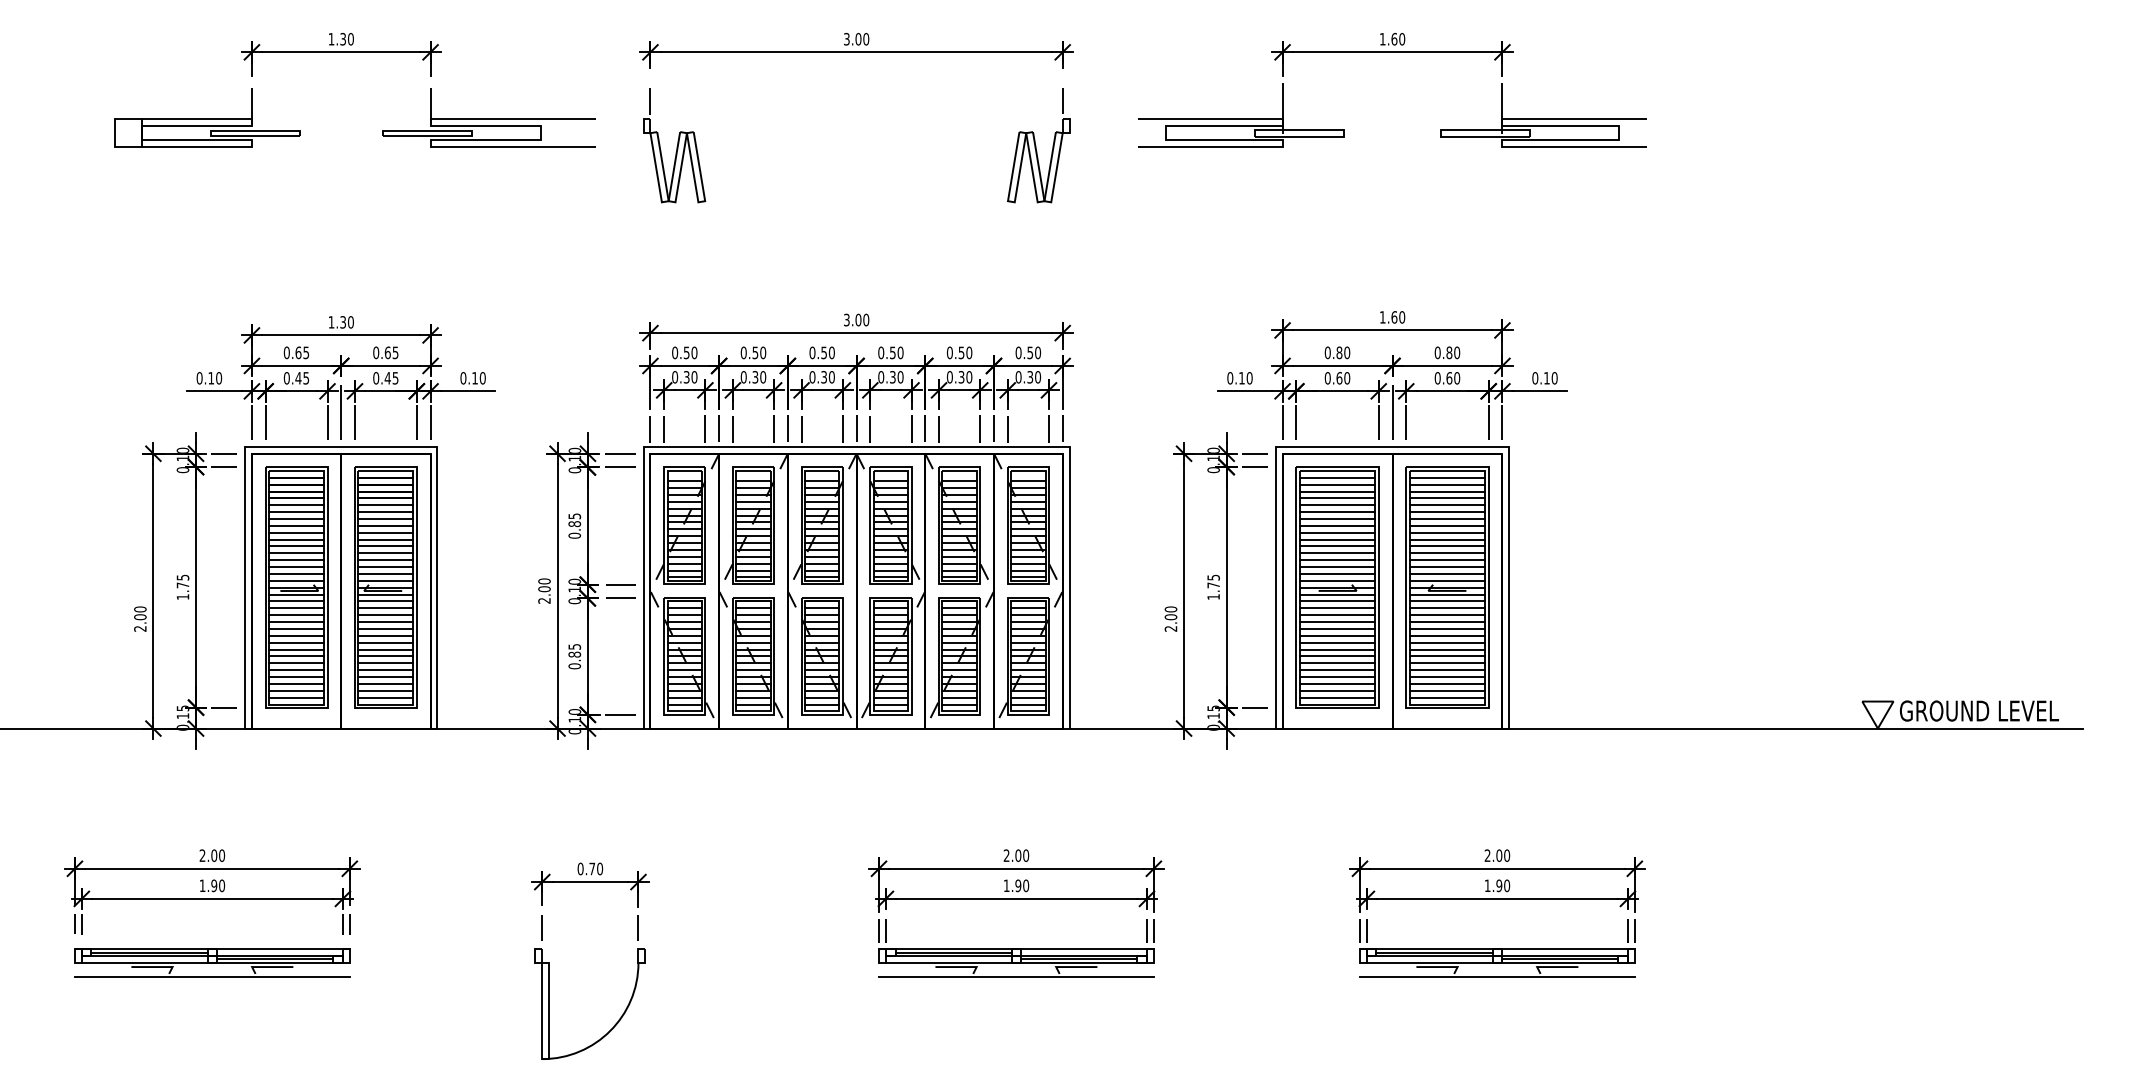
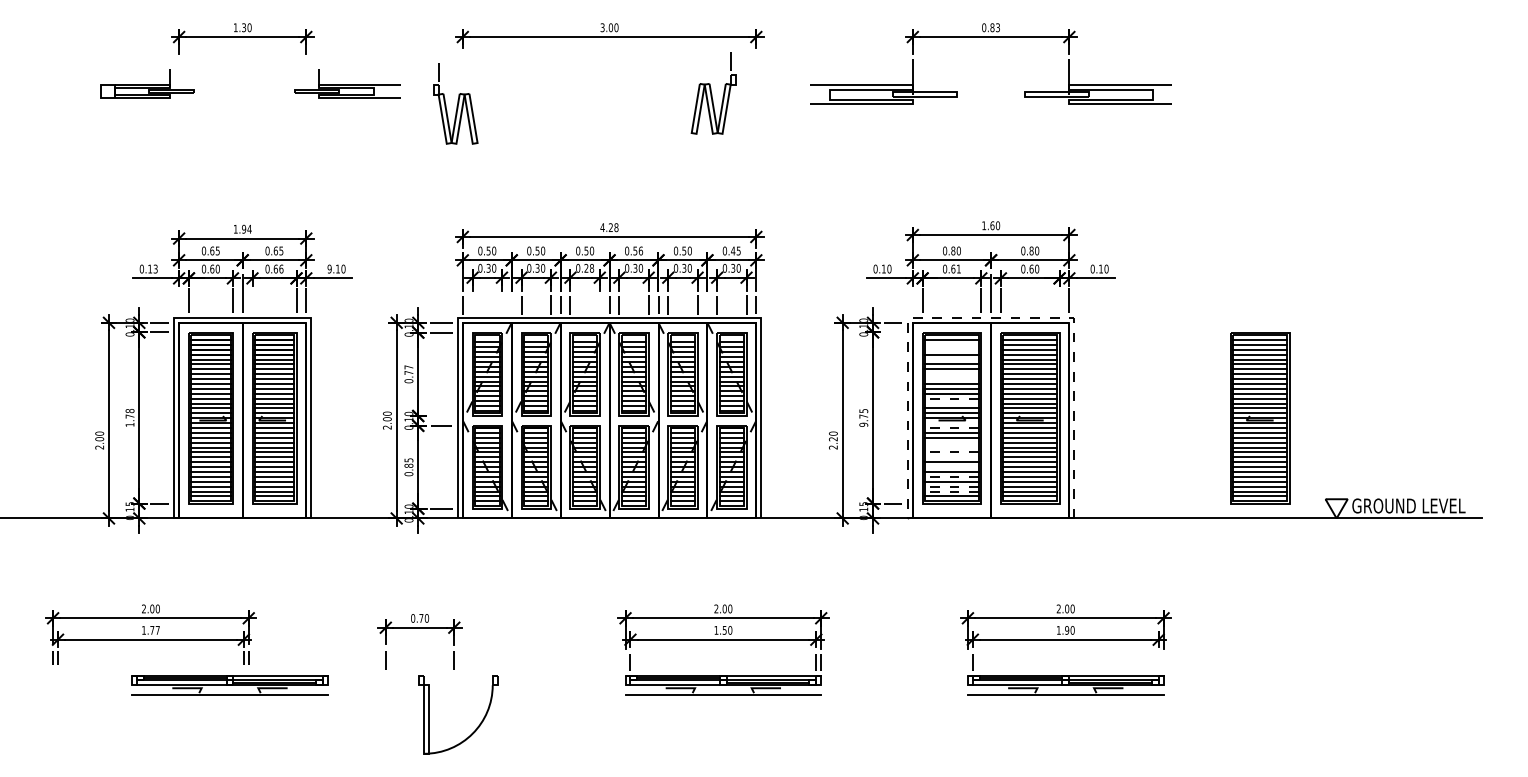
text: (1392, 39) -> (991, 27), 1.60 -> 0.83
part: (207, 117) -> (147, 83), size x0.7
part: (488, 117) -> (347, 83), size x0.7
part: (674, 145) -> (455, 103), moved
part: (1038, 145) -> (713, 93), moved
text: (856, 319) -> (609, 227), 3.00 -> 4.28
text: (347, 322) -> (247, 229), 1.30 -> 1.94
text: (900, 352) -> (640, 250), 0.50 -> 0.56
text: (1034, 352) -> (736, 250), 0.50 -> 0.45
text: (827, 377) -> (588, 268), 0.30 -> 0.28
text: (219, 378) -> (156, 269), 0.10 -> 0.13
text: (302, 378) -> (215, 269), 0.45 -> 0.60
text: (391, 378) -> (278, 269), 0.45 -> 0.66
text: (463, 378) -> (329, 269), 0.10 -> 9.10
text: (1347, 378) -> (959, 269), 0.60 -> 0.61
line: (251, 422) -> (178, 300), removed
line: (355, 422) -> (252, 300), removed
line: (1282, 422) -> (912, 300), removed
line: (1488, 422) -> (1059, 300), removed
line: (705, 428) -> (502, 304), removed
line: (719, 428) -> (511, 304), removed
line: (842, 428) -> (599, 304), removed
line: (994, 428) -> (707, 304), removed
line: (664, 429) -> (472, 305), removed
line: (1392, 446) -> (991, 317), solid -> dashed
line: (1254, 467) -> (892, 332), removed
line: (1337, 484) -> (951, 344), removed
line: (1337, 491) -> (951, 349), removed
line: (1337, 505) -> (951, 359), removed
text: (574, 520) -> (408, 370), 0.85 -> 0.77
line: (1337, 525) -> (951, 373), removed
line: (1337, 532) -> (951, 378), removed
line: (1337, 560) -> (951, 398), solid -> dashed
line: (1337, 567) -> (951, 403), removed
text: (182, 577) -> (129, 410), 1.75 -> 1.78
line: (620, 584) -> (441, 415), removed
part: (1770, 587) -> (1260, 418), added
line: (1337, 594) -> (951, 423), removed
text: (1213, 597) -> (863, 425), 1.75 -> 9.75
line: (1337, 601) -> (951, 428), solid -> dashed
text: (1170, 617) -> (833, 439), 2.00 -> 2.20
line: (1337, 622) -> (951, 442), removed
line: (1337, 628) -> (951, 447), removed
line: (1337, 635) -> (951, 452), solid -> dashed
line: (1337, 642) -> (951, 457), removed
line: (1337, 656) -> (951, 467), removed
line: (1337, 670) -> (951, 477), solid -> dashed
line: (1337, 683) -> (951, 486), solid -> dashed
line: (1337, 690) -> (951, 491), solid -> dashed
text: (218, 885) -> (155, 630), 1.90 -> 1.77
text: (1018, 885) -> (724, 630), 1.90 -> 1.50
line: (879, 930) -> (625, 662), removed
line: (1359, 930) -> (967, 662), removed
line: (1627, 930) -> (1158, 662), removed
line: (1634, 930) -> (1163, 662), removed
part: (212, 962) -> (230, 685), moved
part: (614, 1024) -> (475, 729), moved

